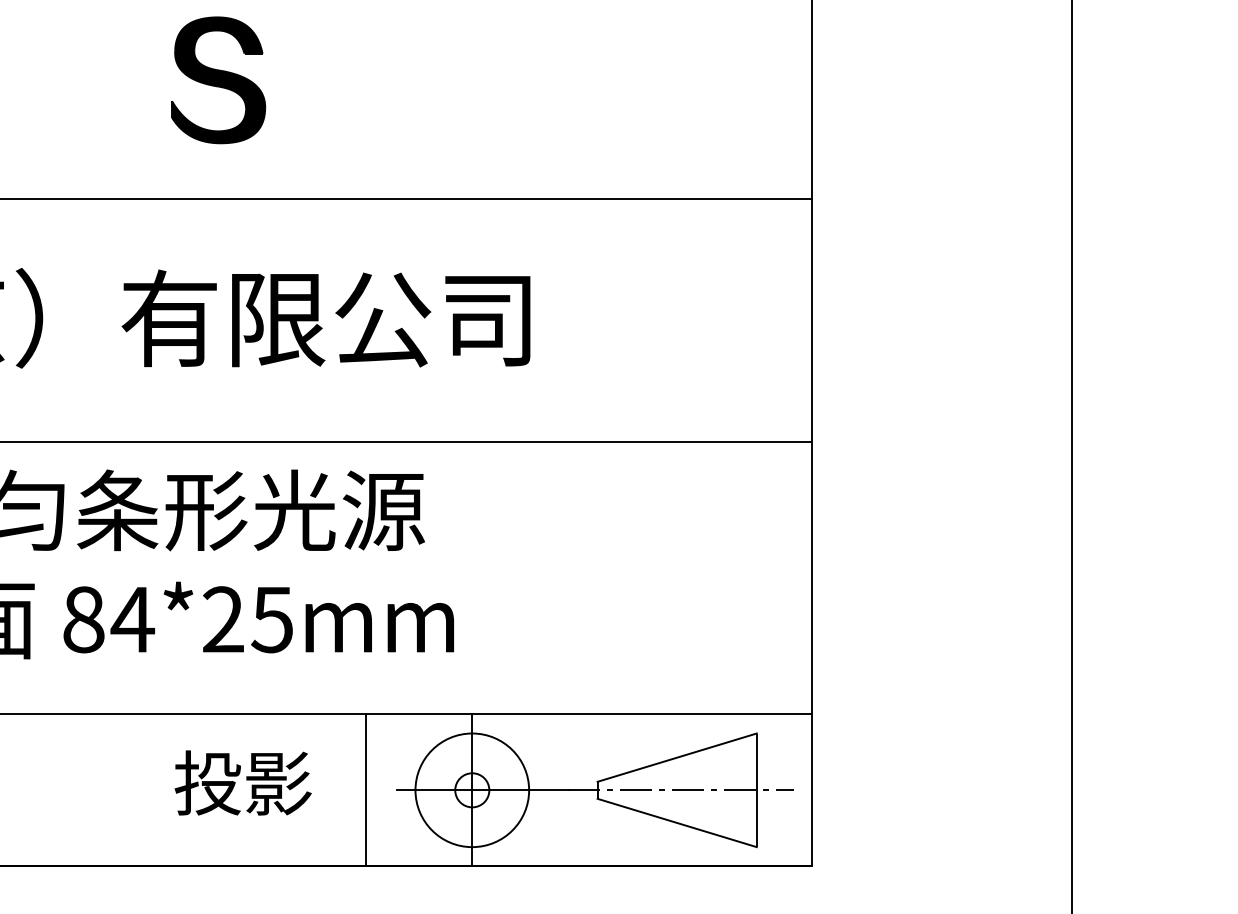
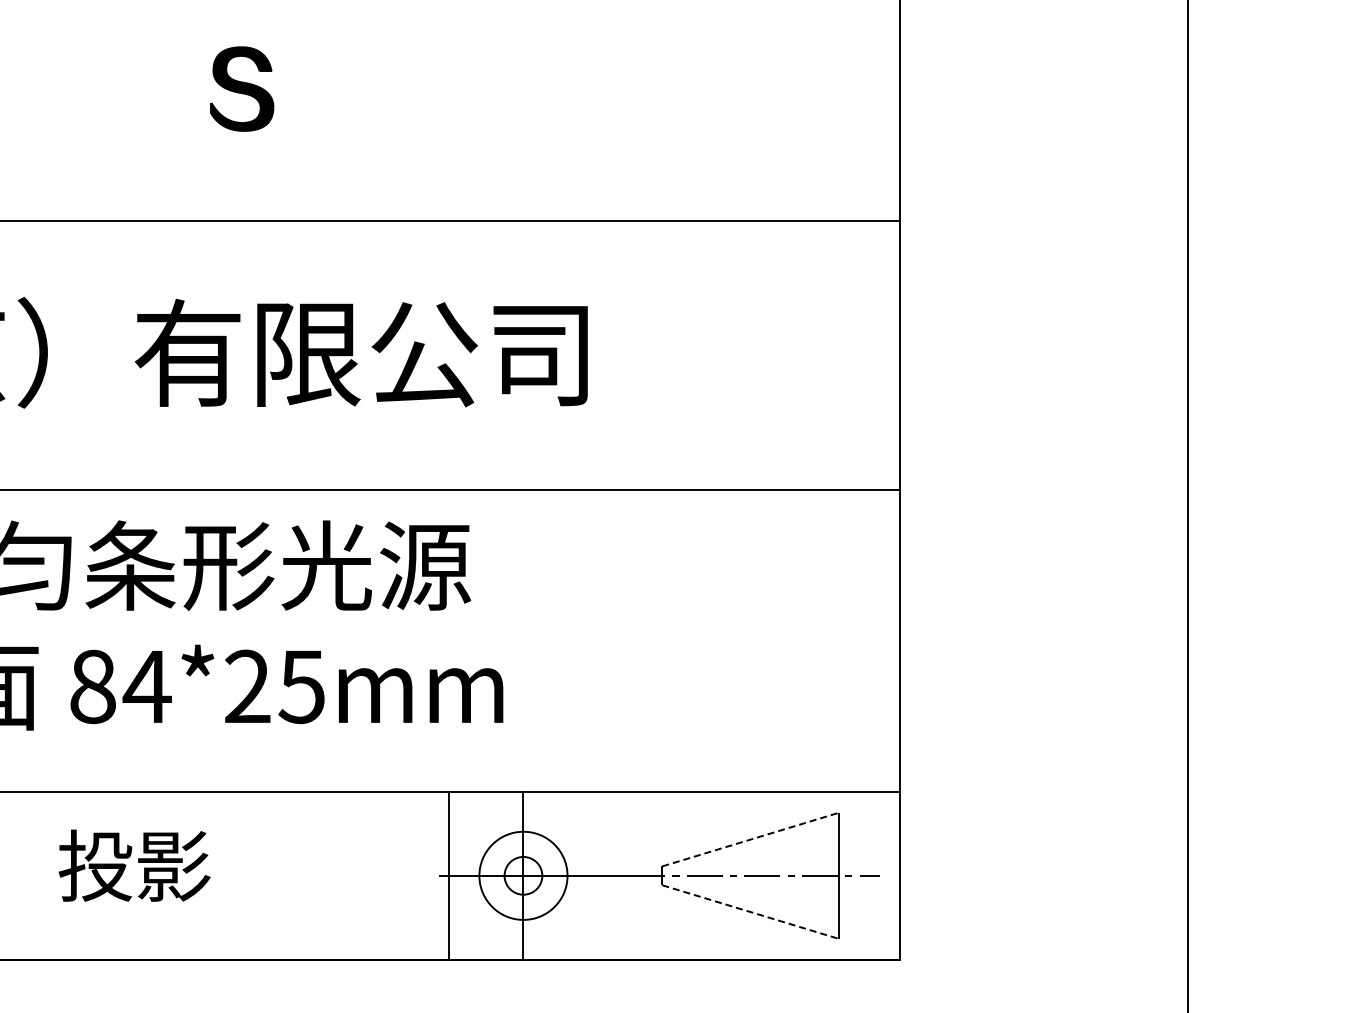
part: (218, 79) -> (242, 88), size x0.6
line: (677, 757) -> (750, 839), solid -> dashed
text: (243, 782) -> (134, 865), moved
line: (365, 790) -> (448, 875), moved
circle: (472, 790) -> (523, 875), size x0.7
line: (677, 823) -> (750, 912), solid -> dashed

